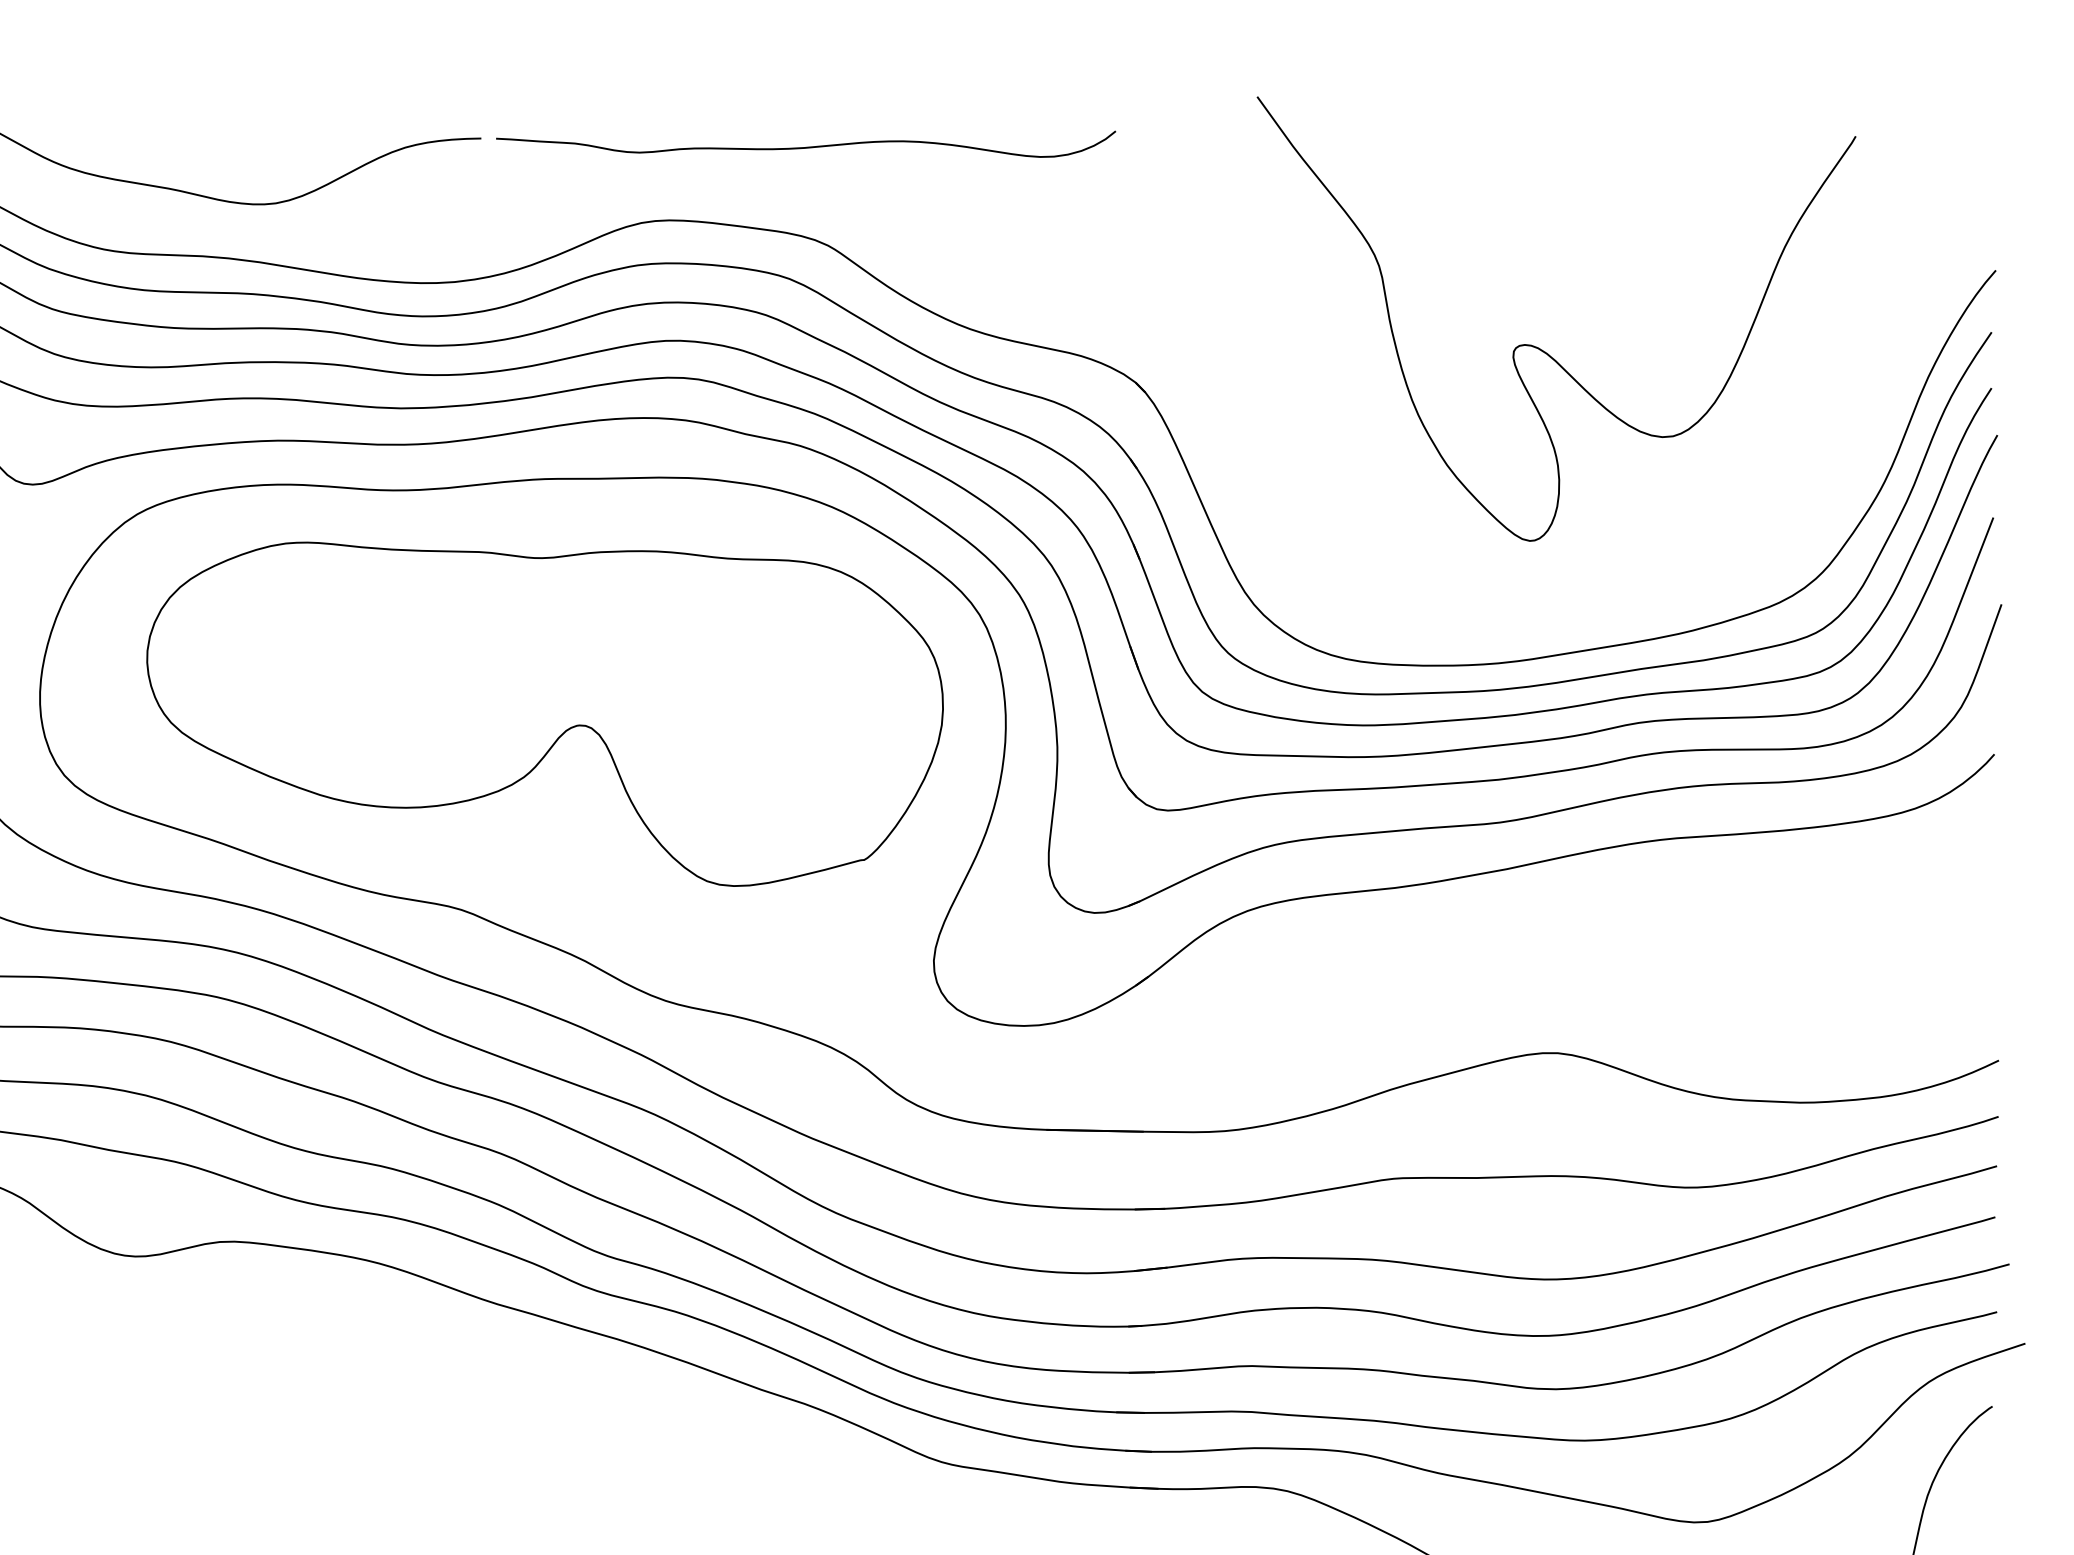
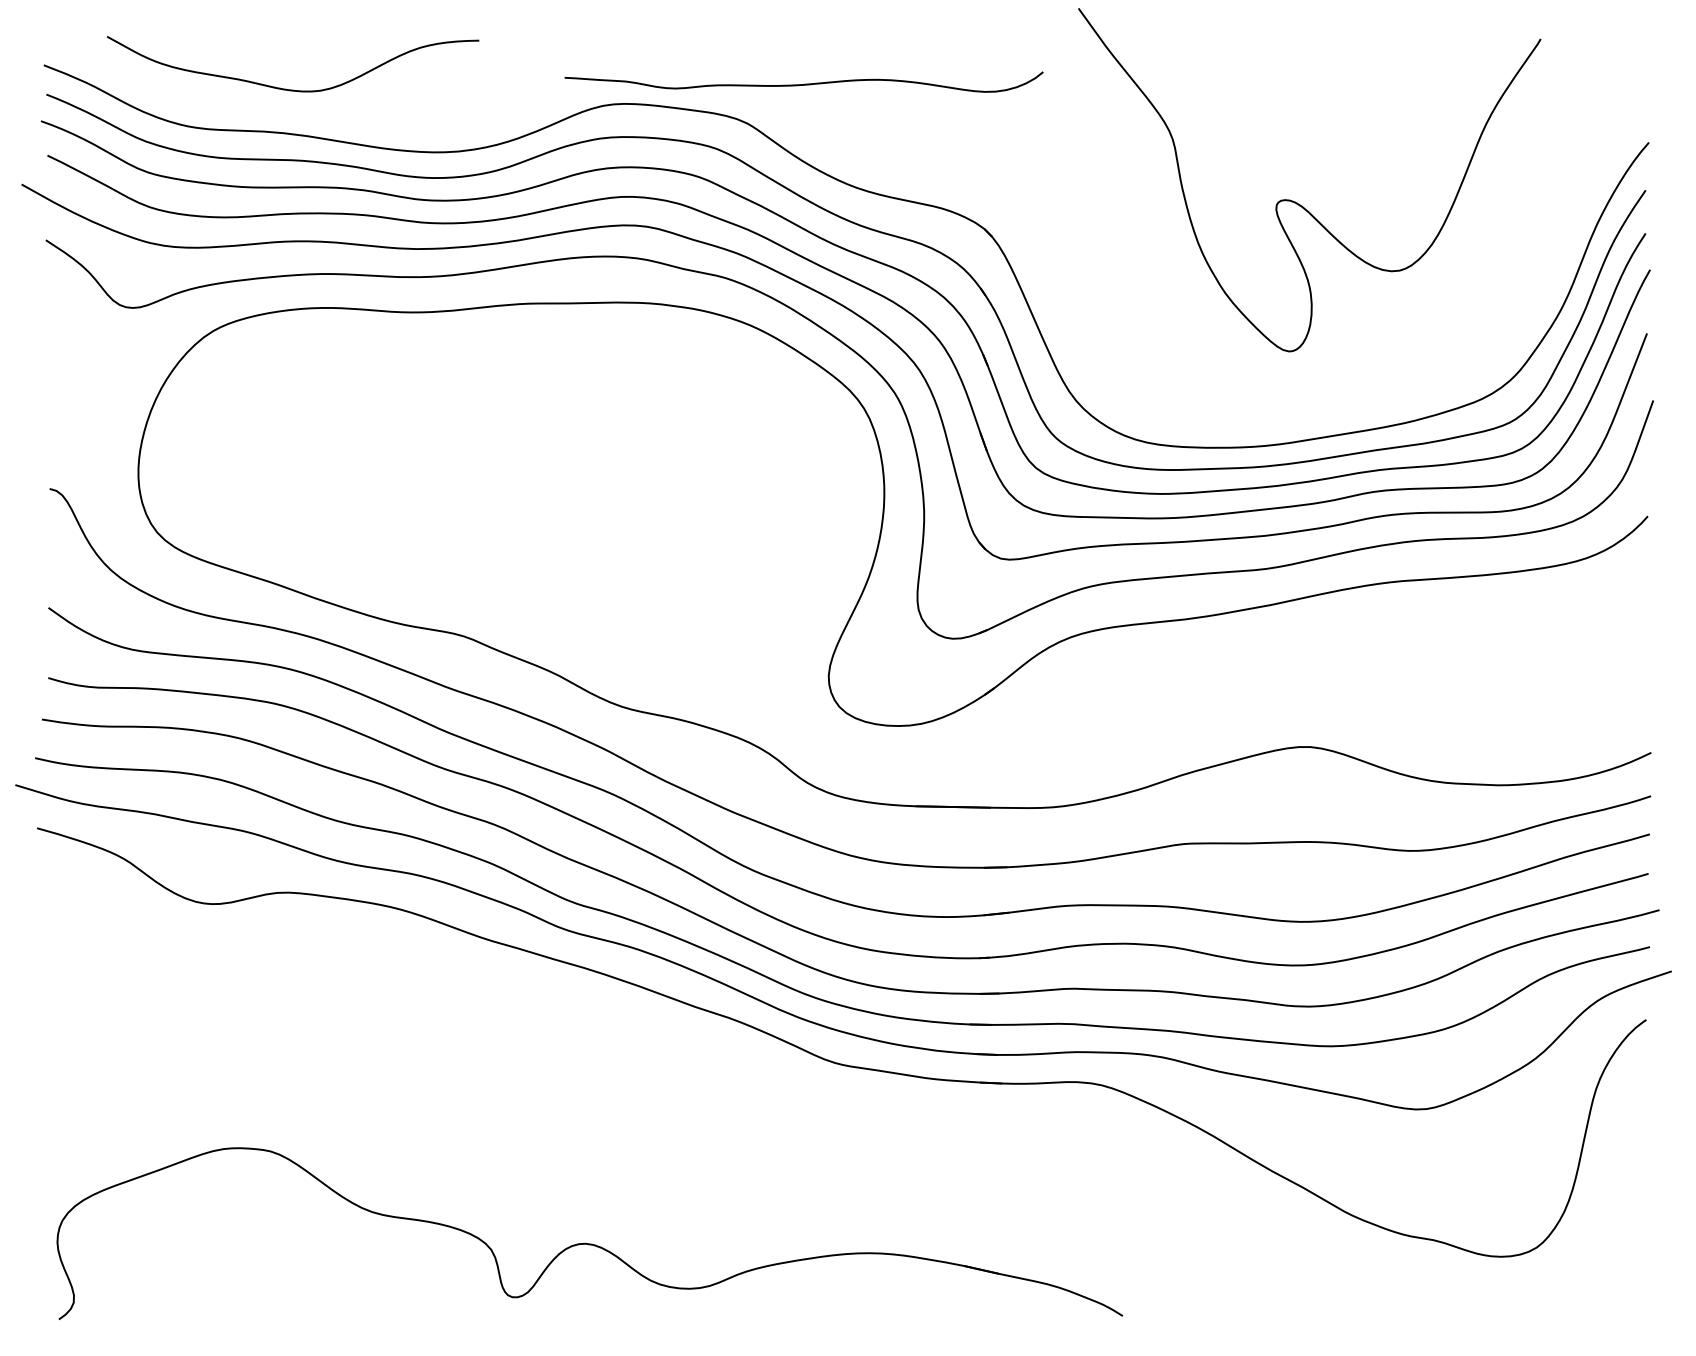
curve: (806, 146) -> (804, 83), moved
part: (545, 713) -> (528, 484), removed

